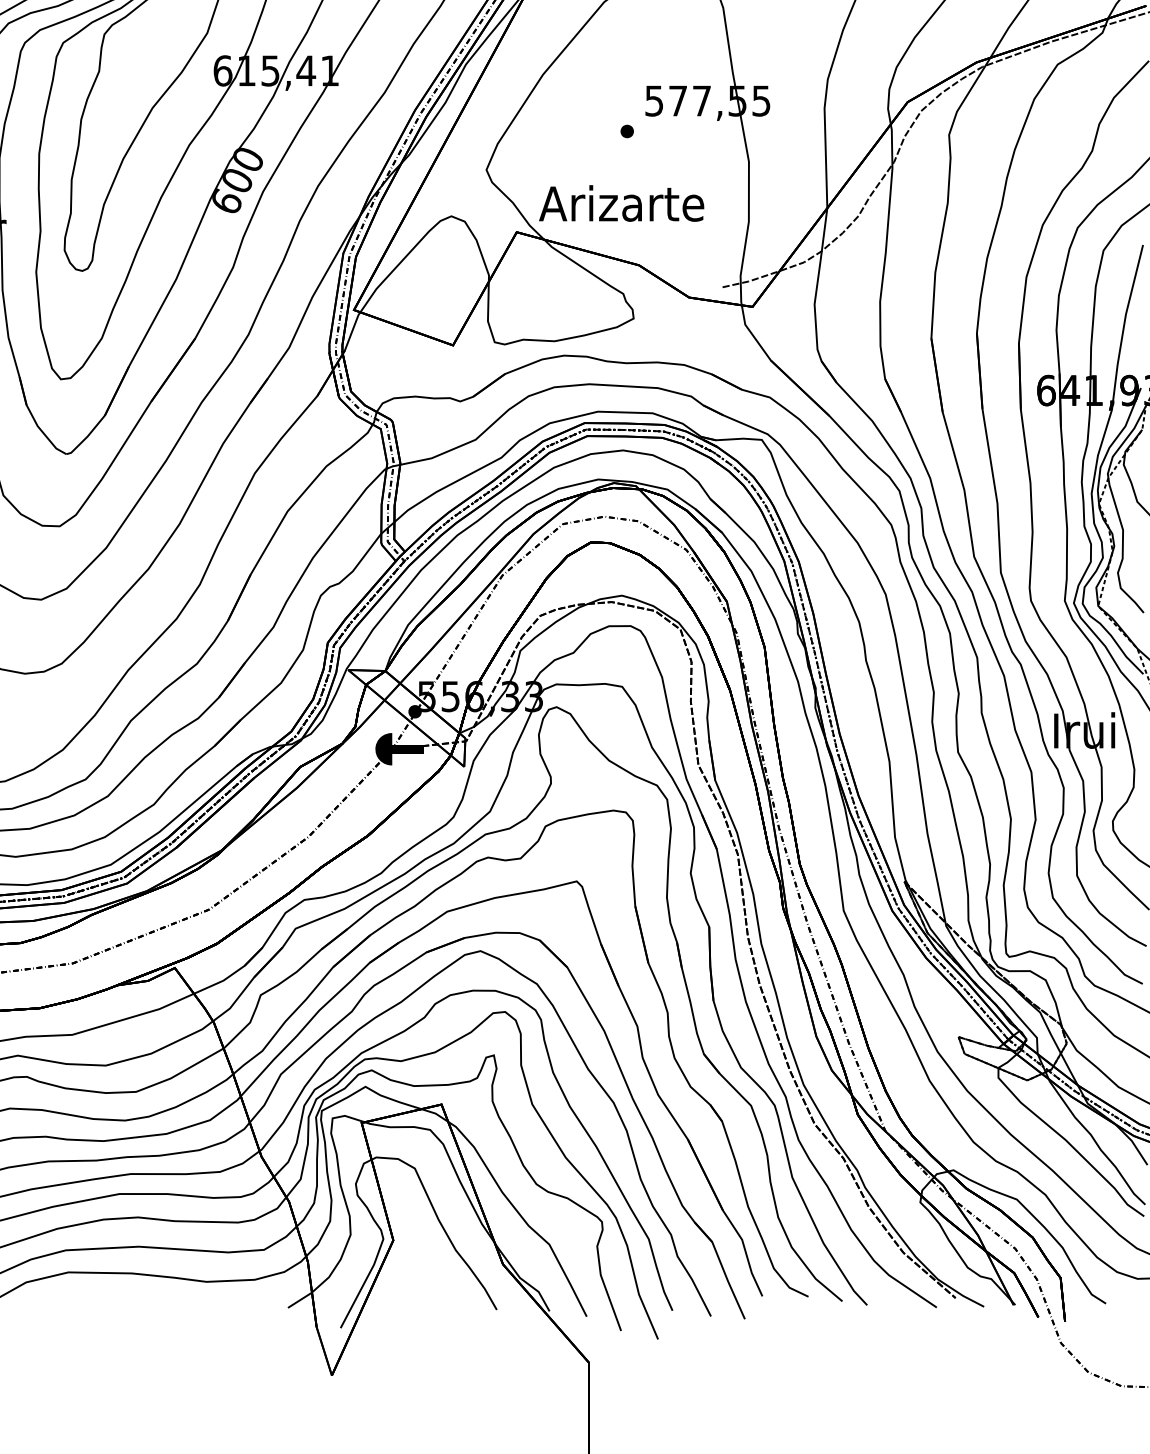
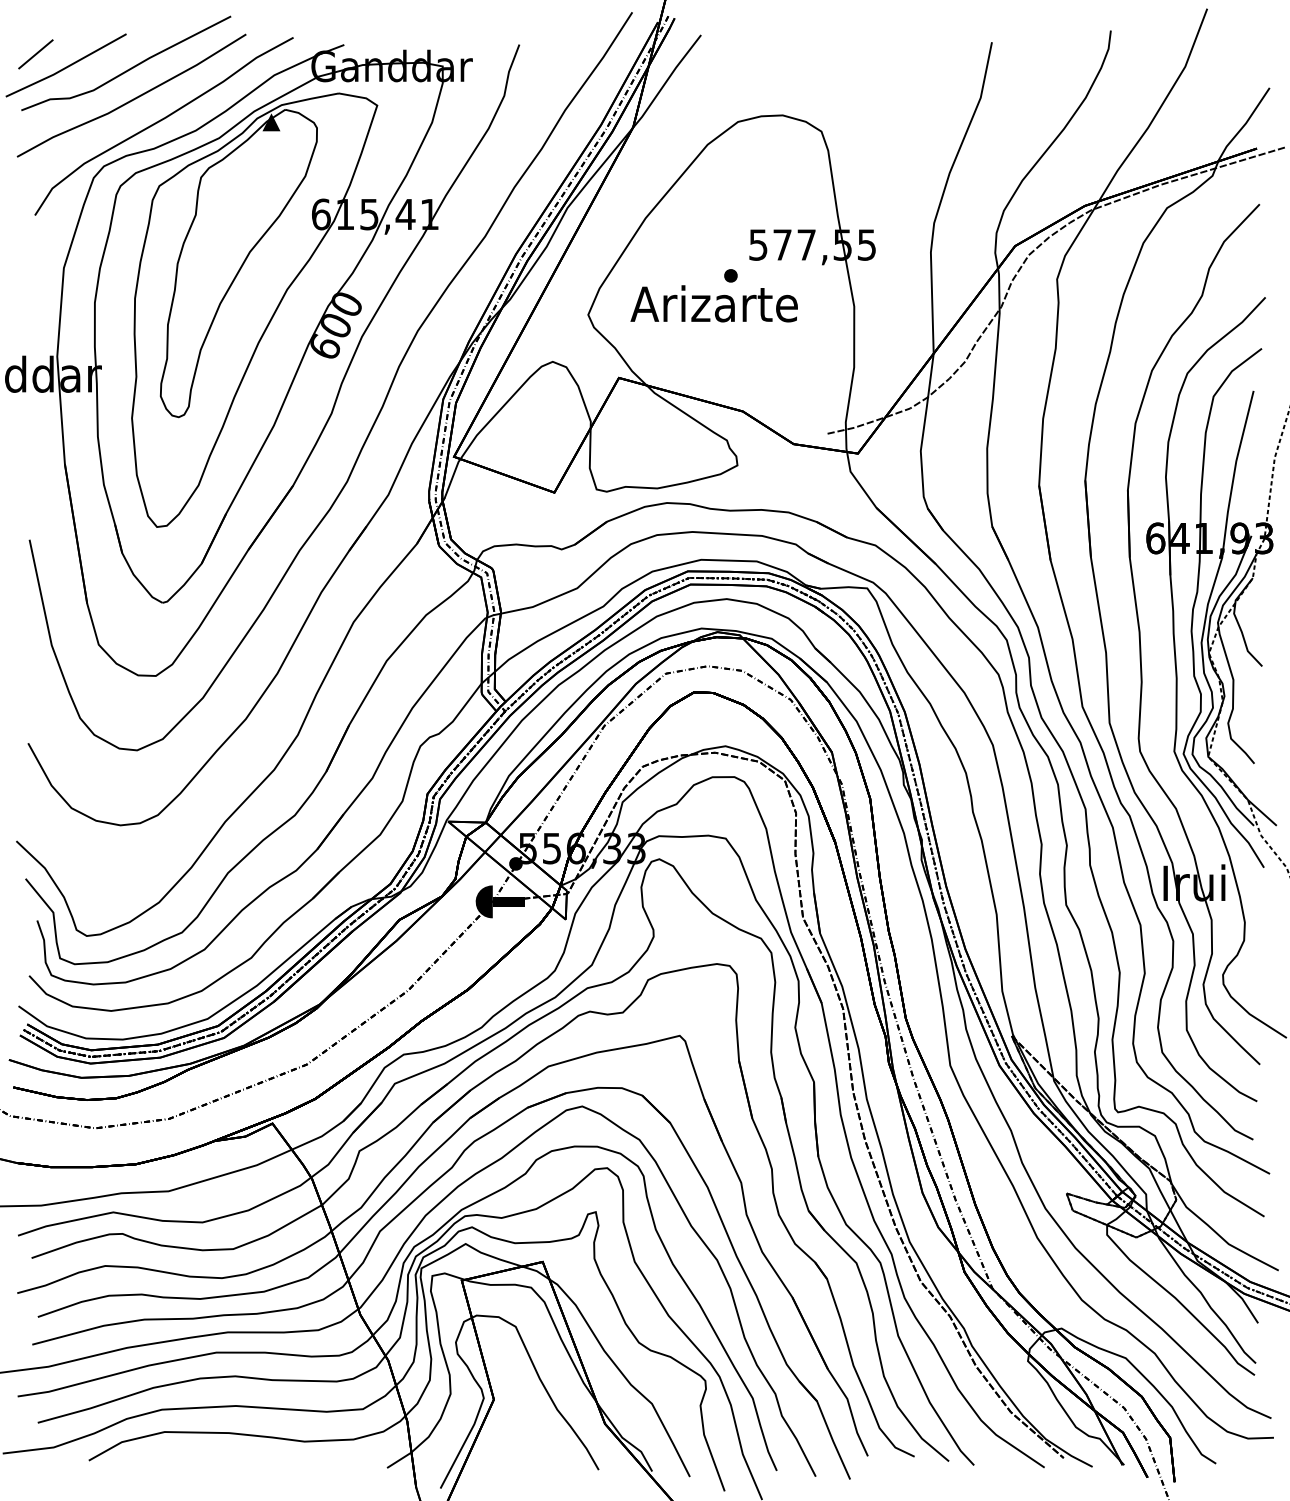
text: (620, 203) -> (713, 303), moved

